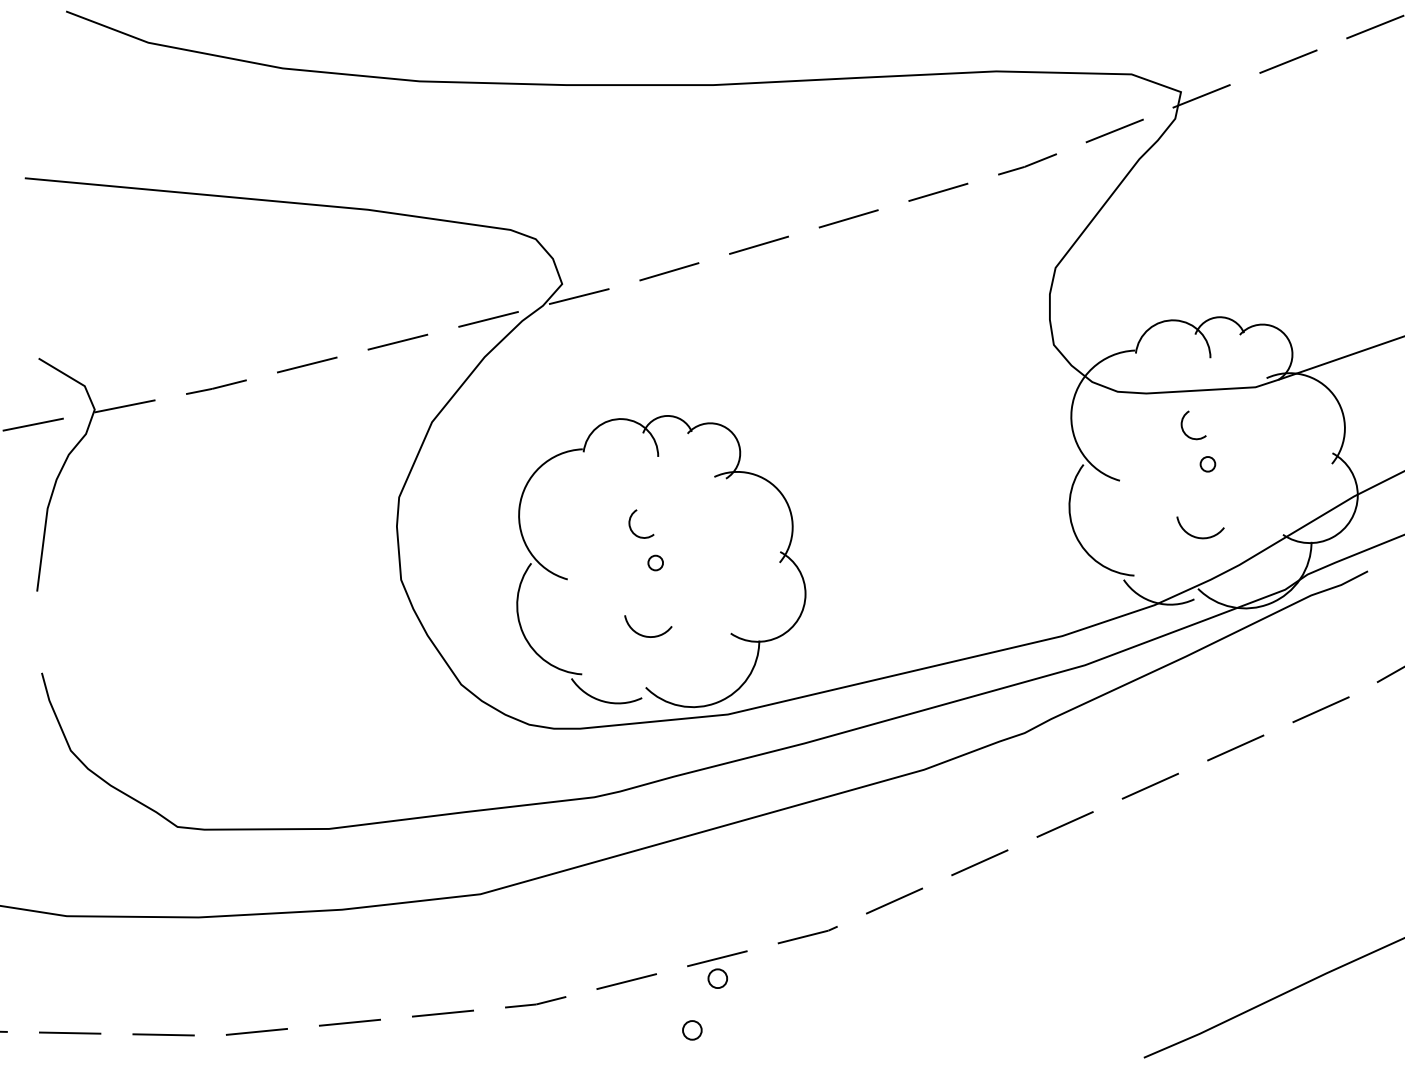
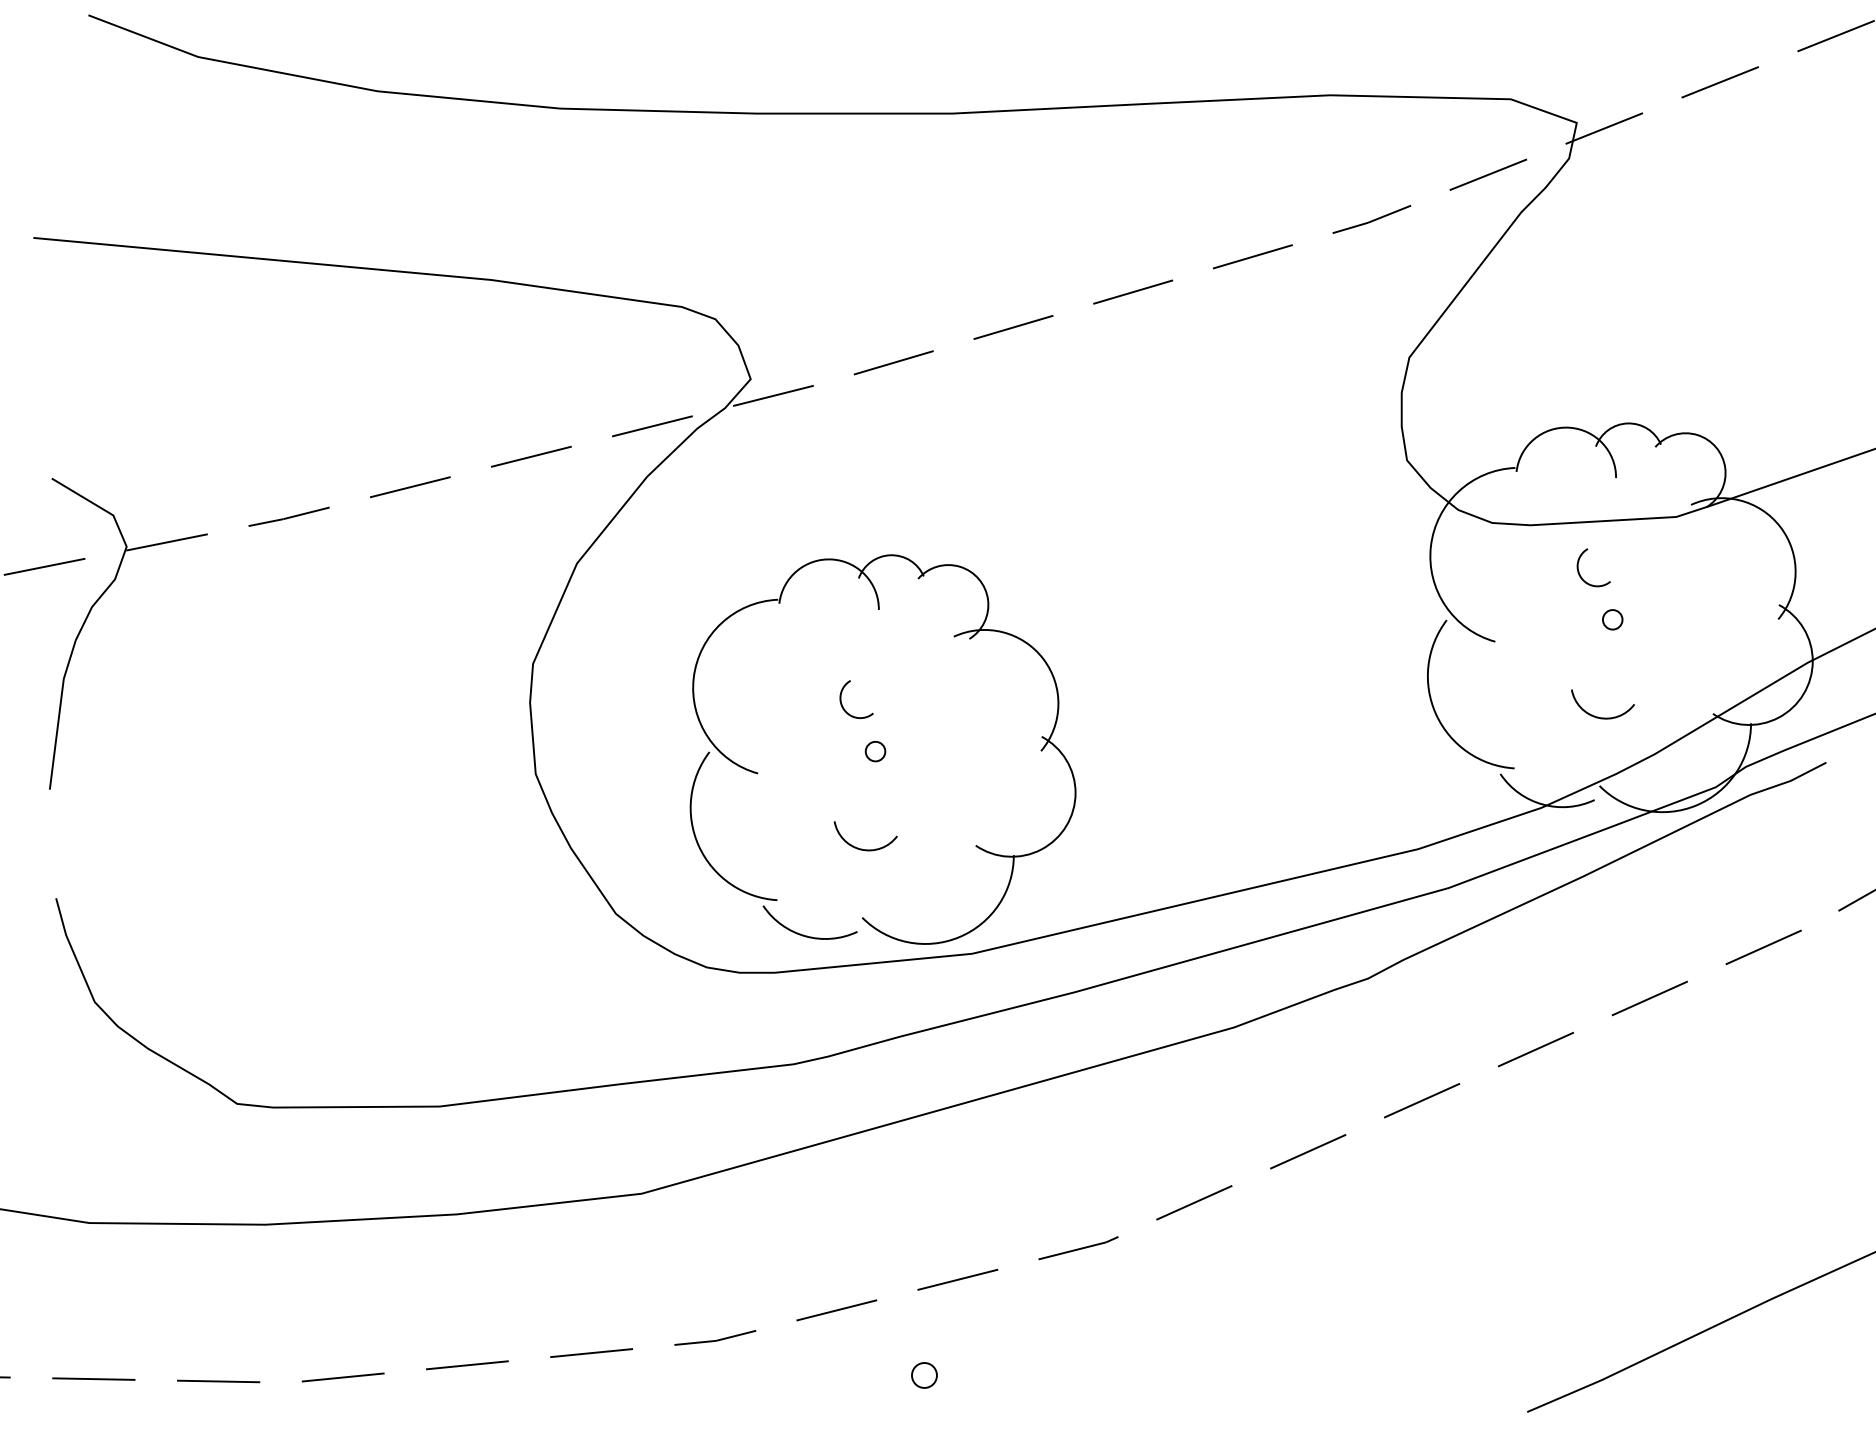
part: (717, 978) -> (958, 1306), removed

